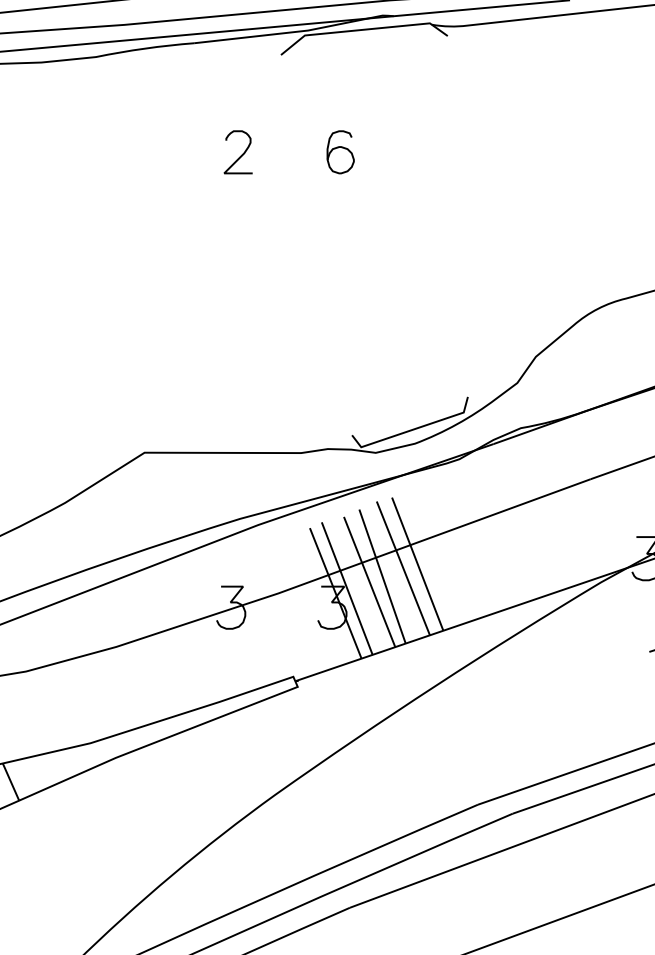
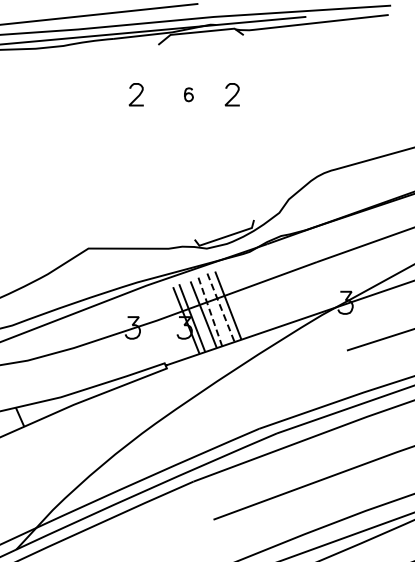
part: (339, 151) -> (188, 94), size x0.6
curve: (427, 153) -> (233, 95), added
line: (404, 569) -> (221, 308), solid -> dashed
line: (382, 575) -> (210, 311), solid -> dashed

